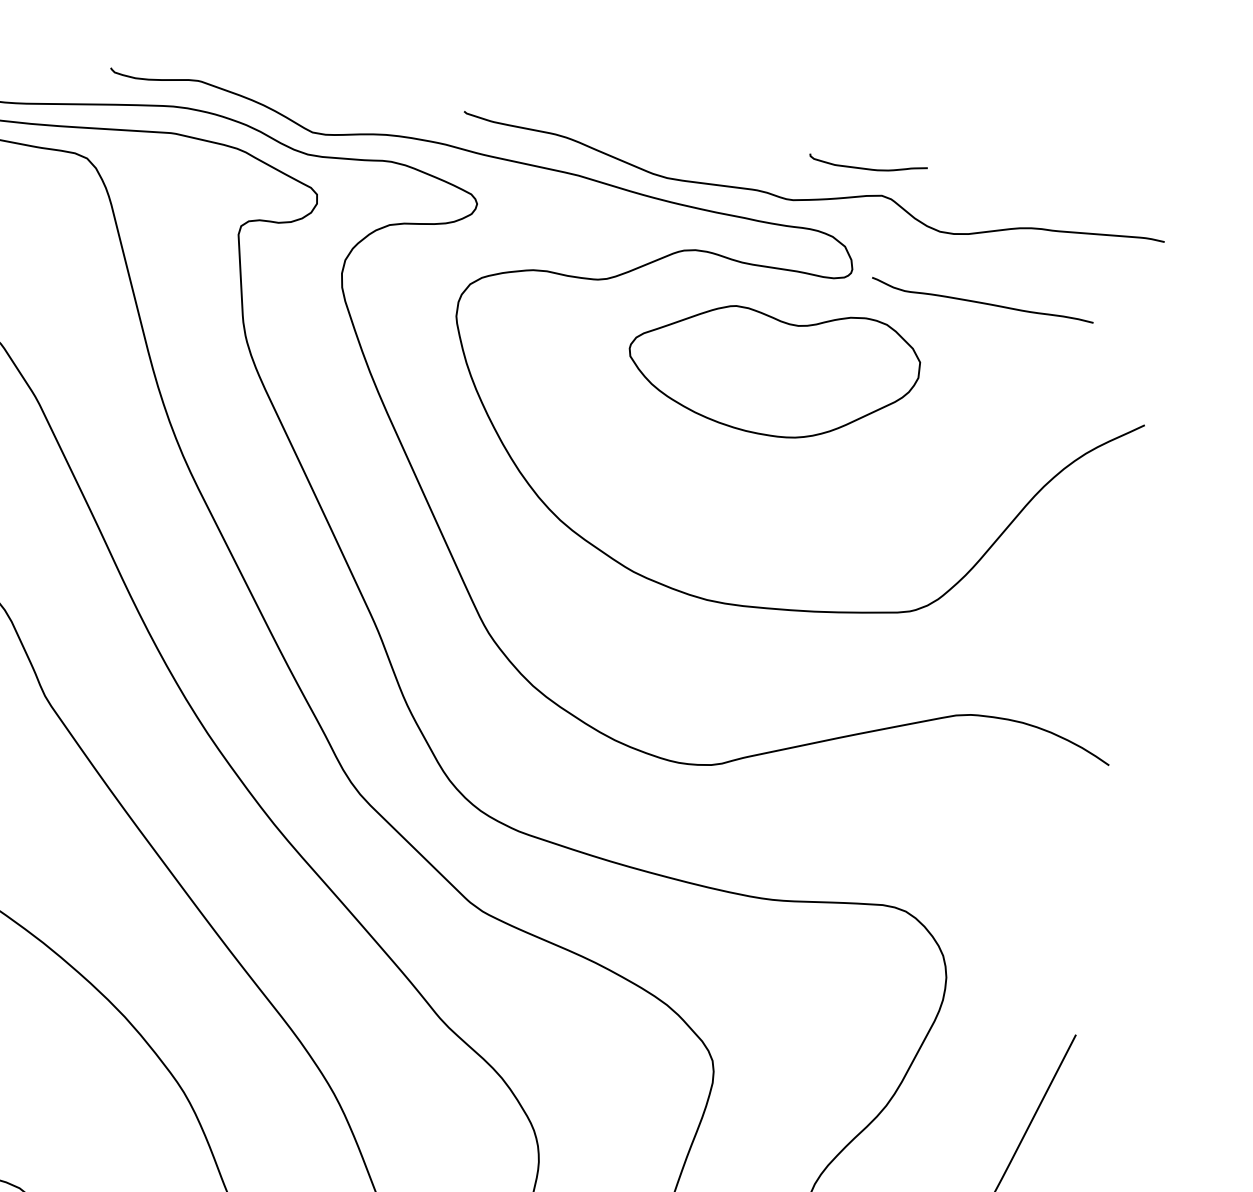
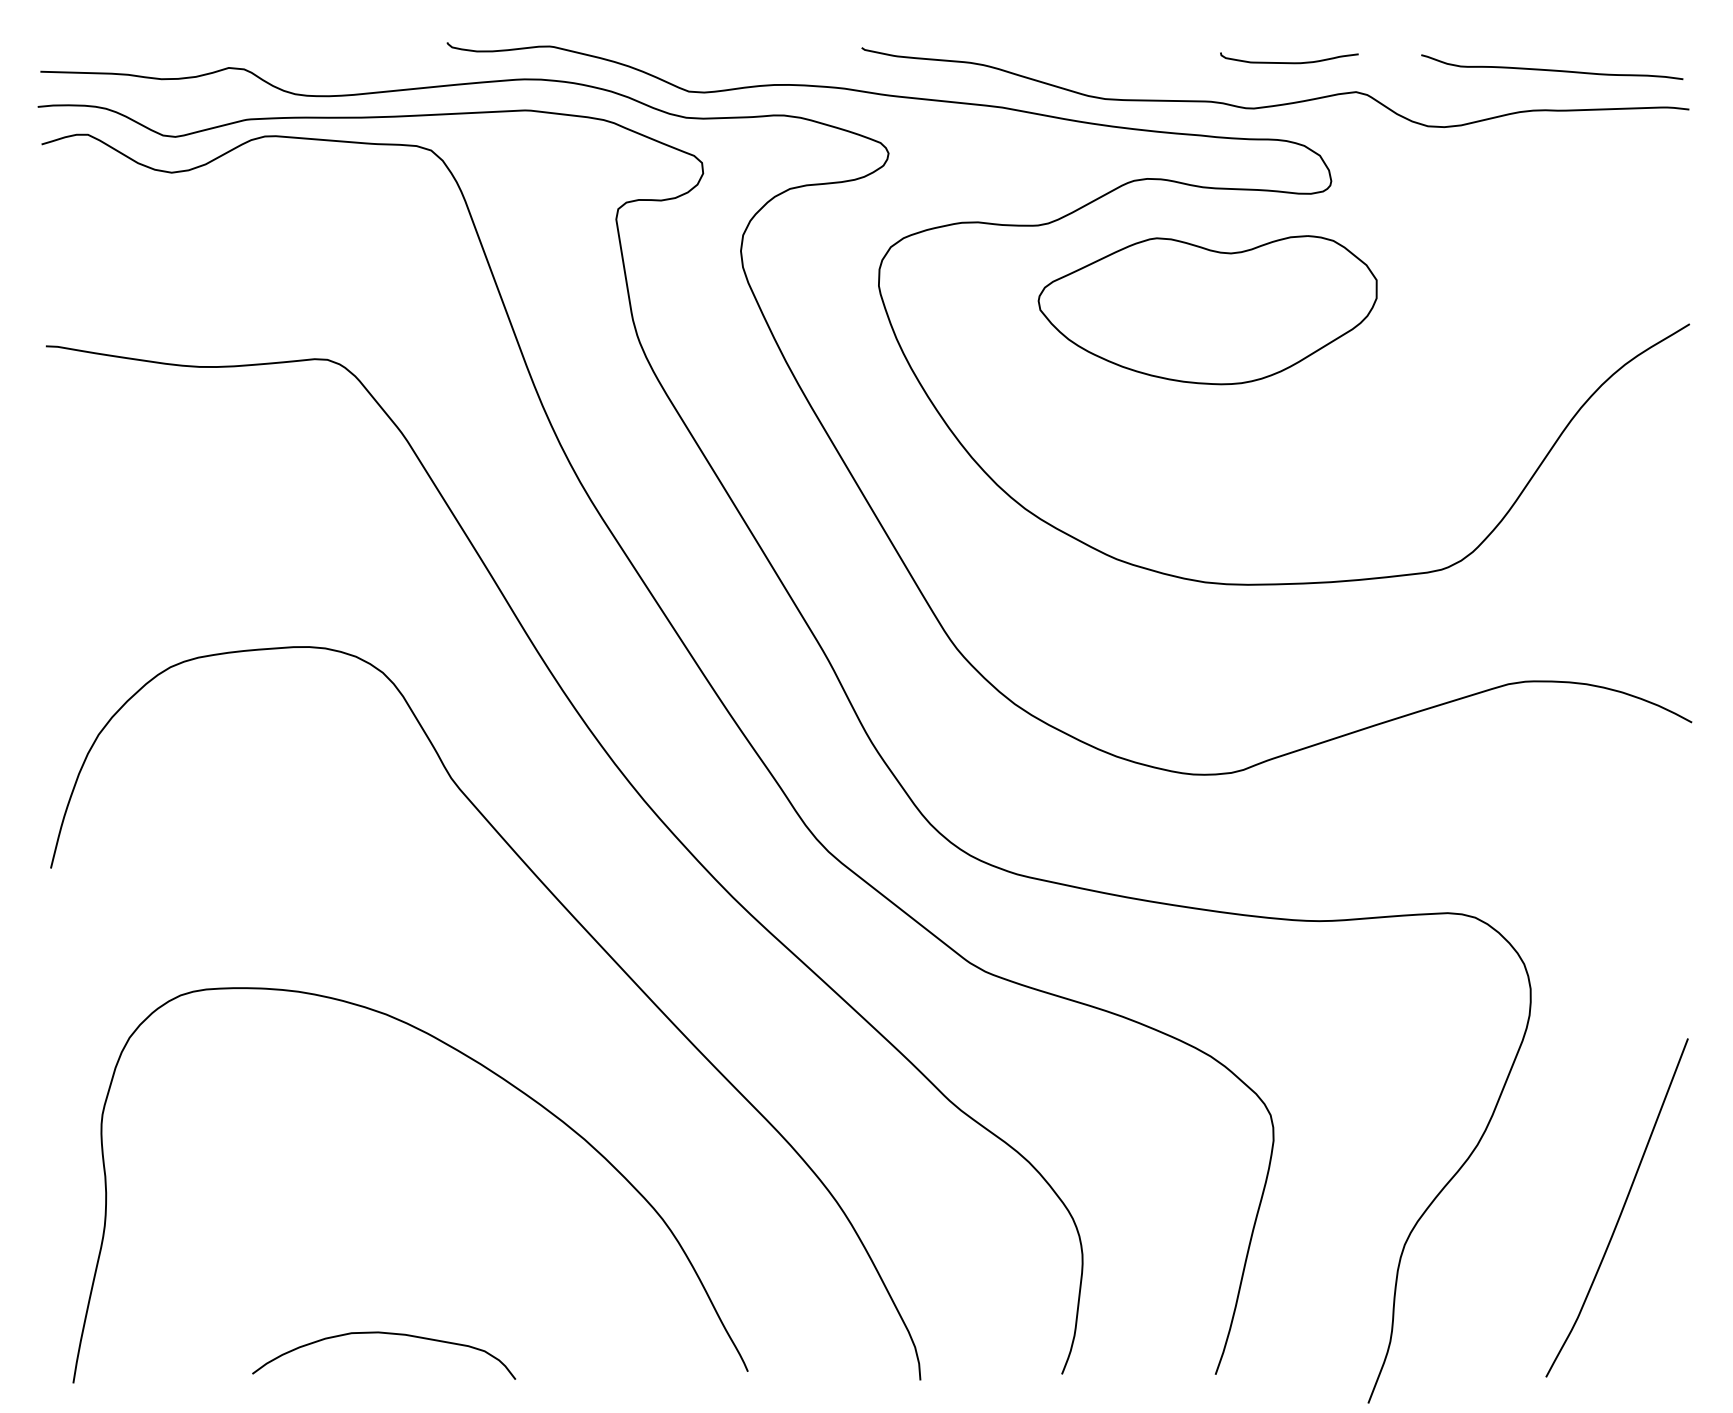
curve: (867, 168) -> (1289, 62), moved
curve: (982, 302) -> (1552, 69), moved
part: (772, 372) -> (1207, 310), moved

